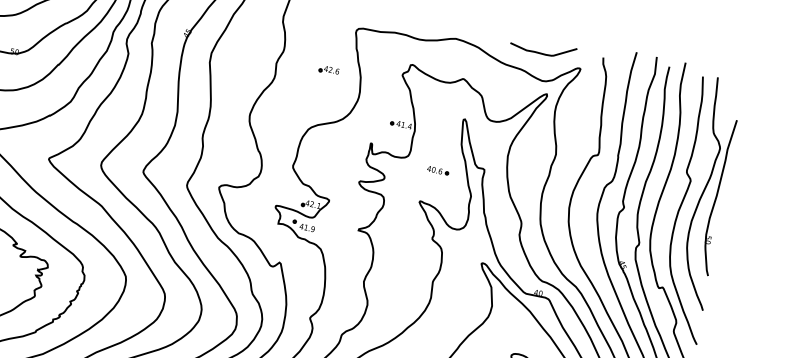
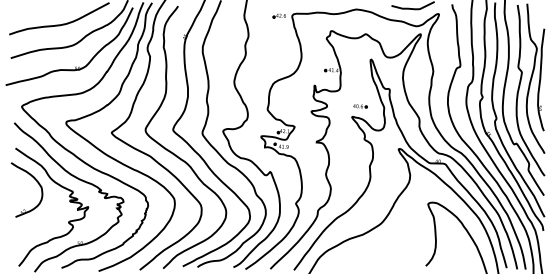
part: (327, 69) -> (278, 15), moved
part: (438, 171) -> (360, 106), moved

